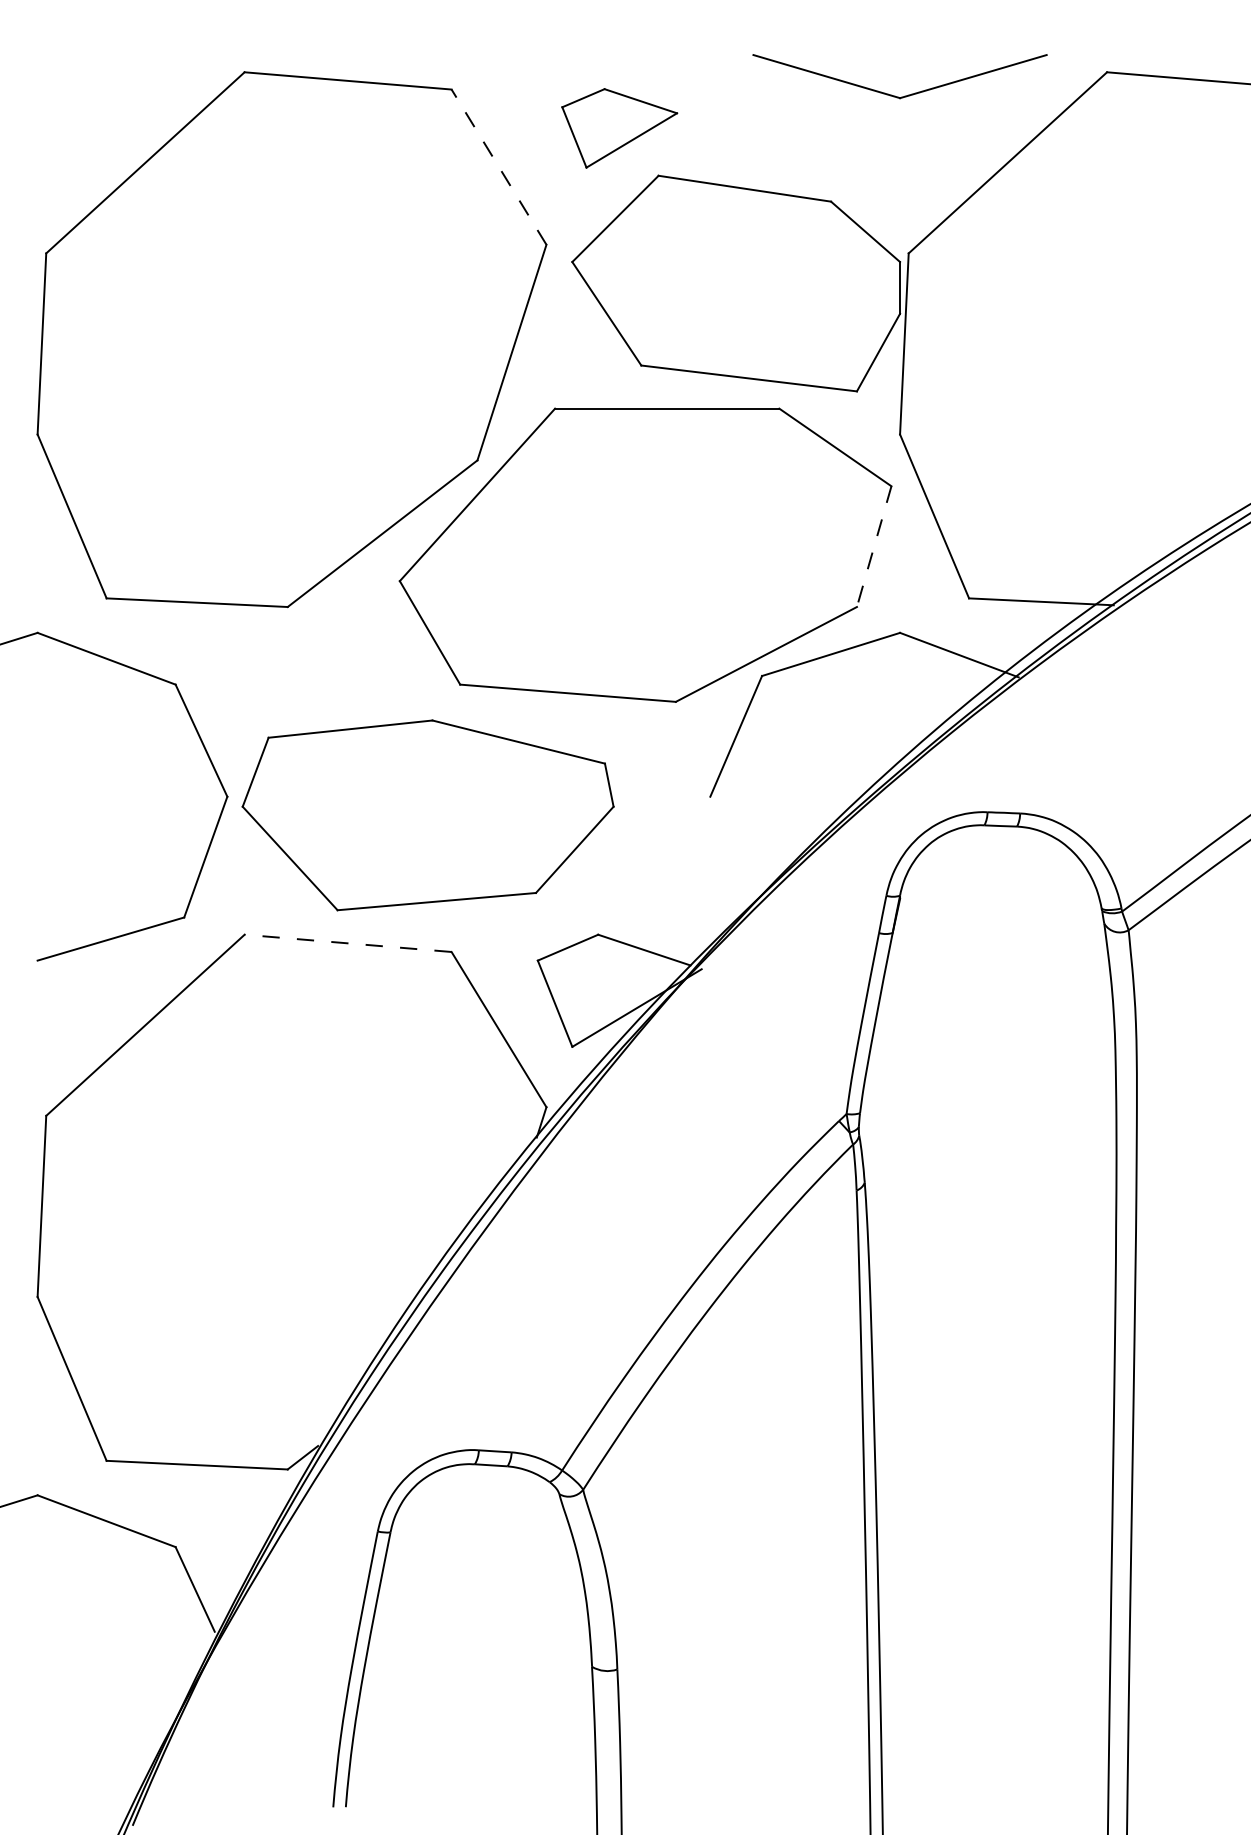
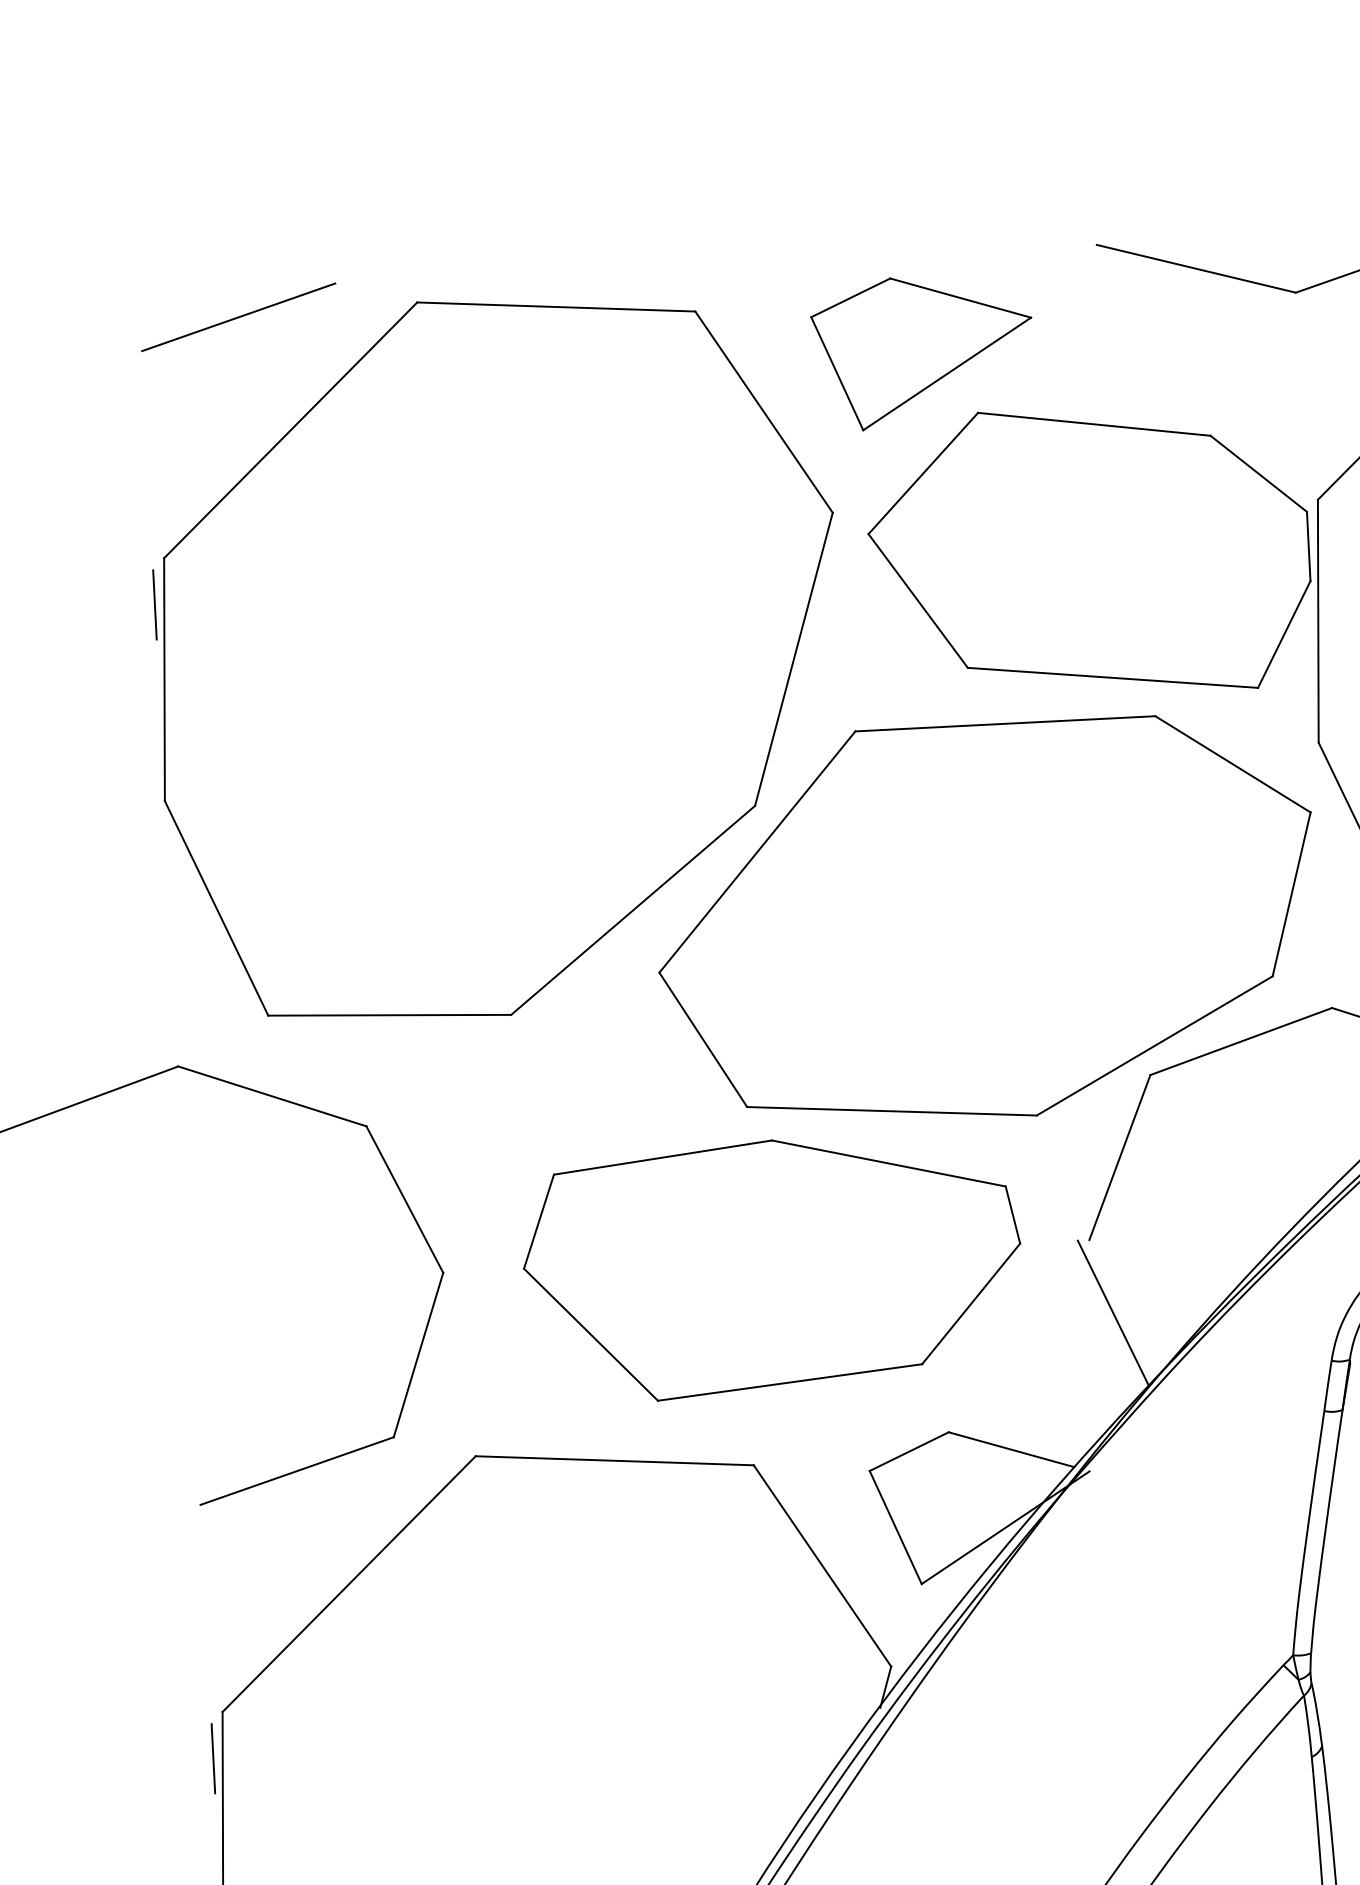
line: (110, 76) -> (238, 317), added
part: (619, 128) -> (922, 352), size x1.43
line: (499, 167) -> (764, 412), dashed -> solid
line: (37, 287) -> (154, 604), added
line: (874, 546) -> (1292, 894), dashed -> solid
part: (427, 815) -> (771, 1267), moved
line: (724, 851) -> (1112, 1312), added
line: (348, 943) -> (615, 1460), dashed -> solid
line: (37, 1150) -> (213, 1758), added

